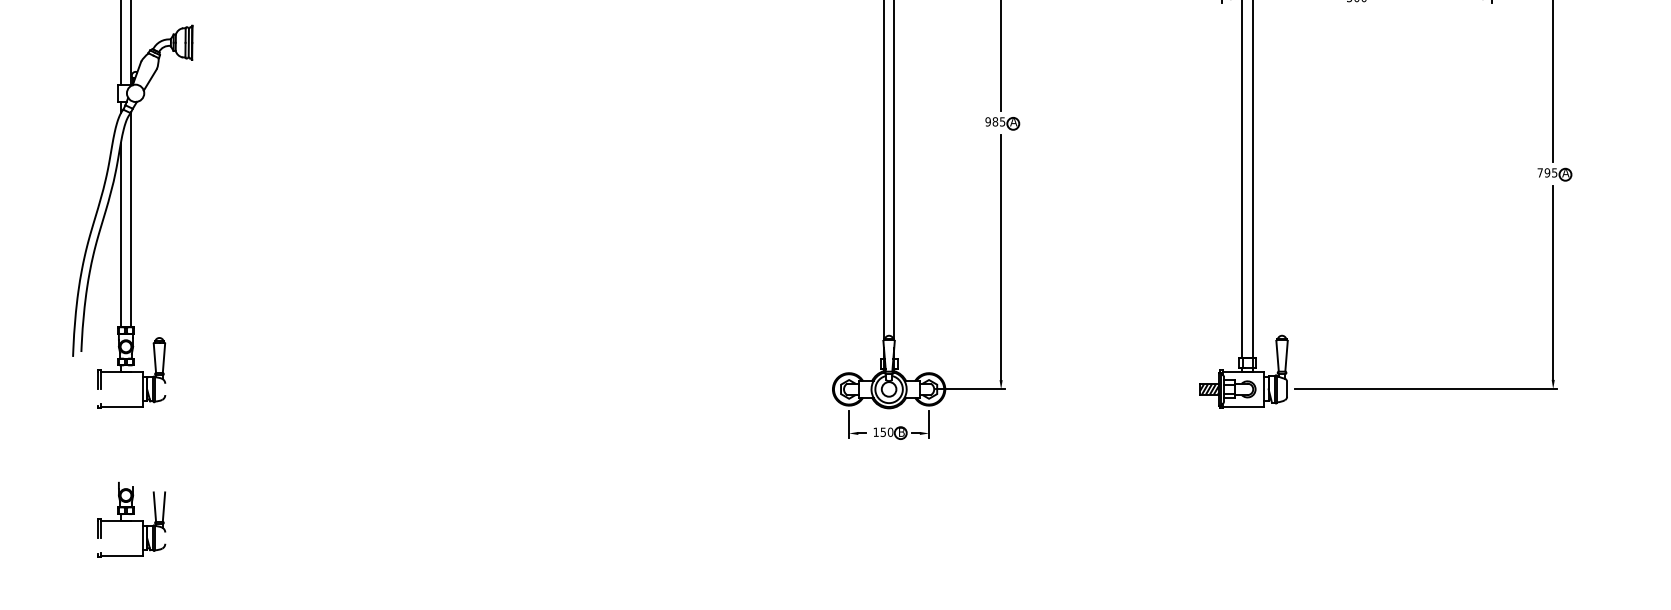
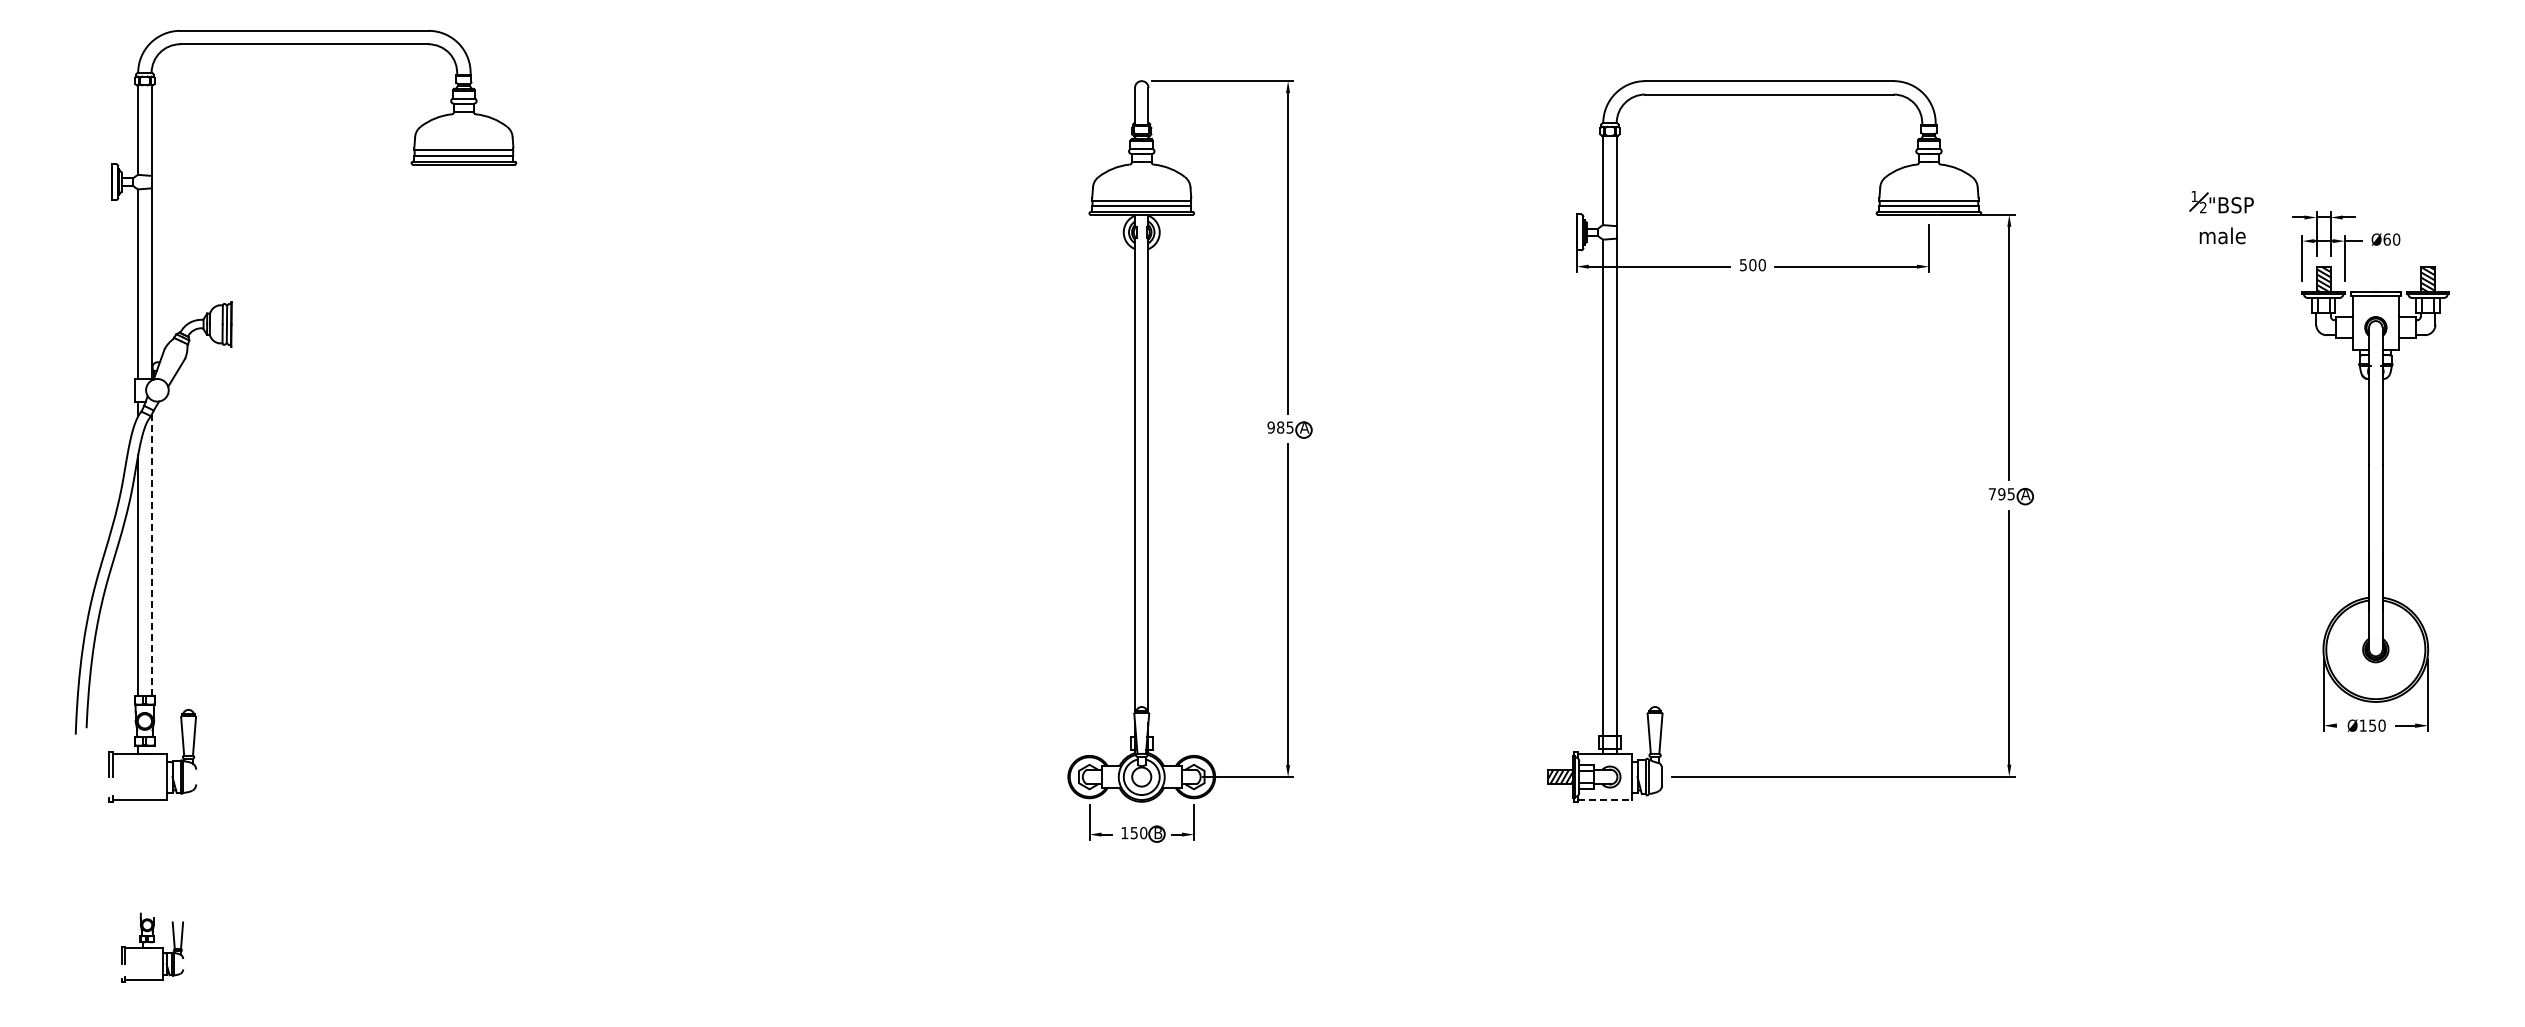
line: (131, 219) -> (151, 554), solid -> dashed
line: (1244, 407) -> (1605, 800), solid -> dashed
part: (131, 519) -> (152, 947), size x0.7

